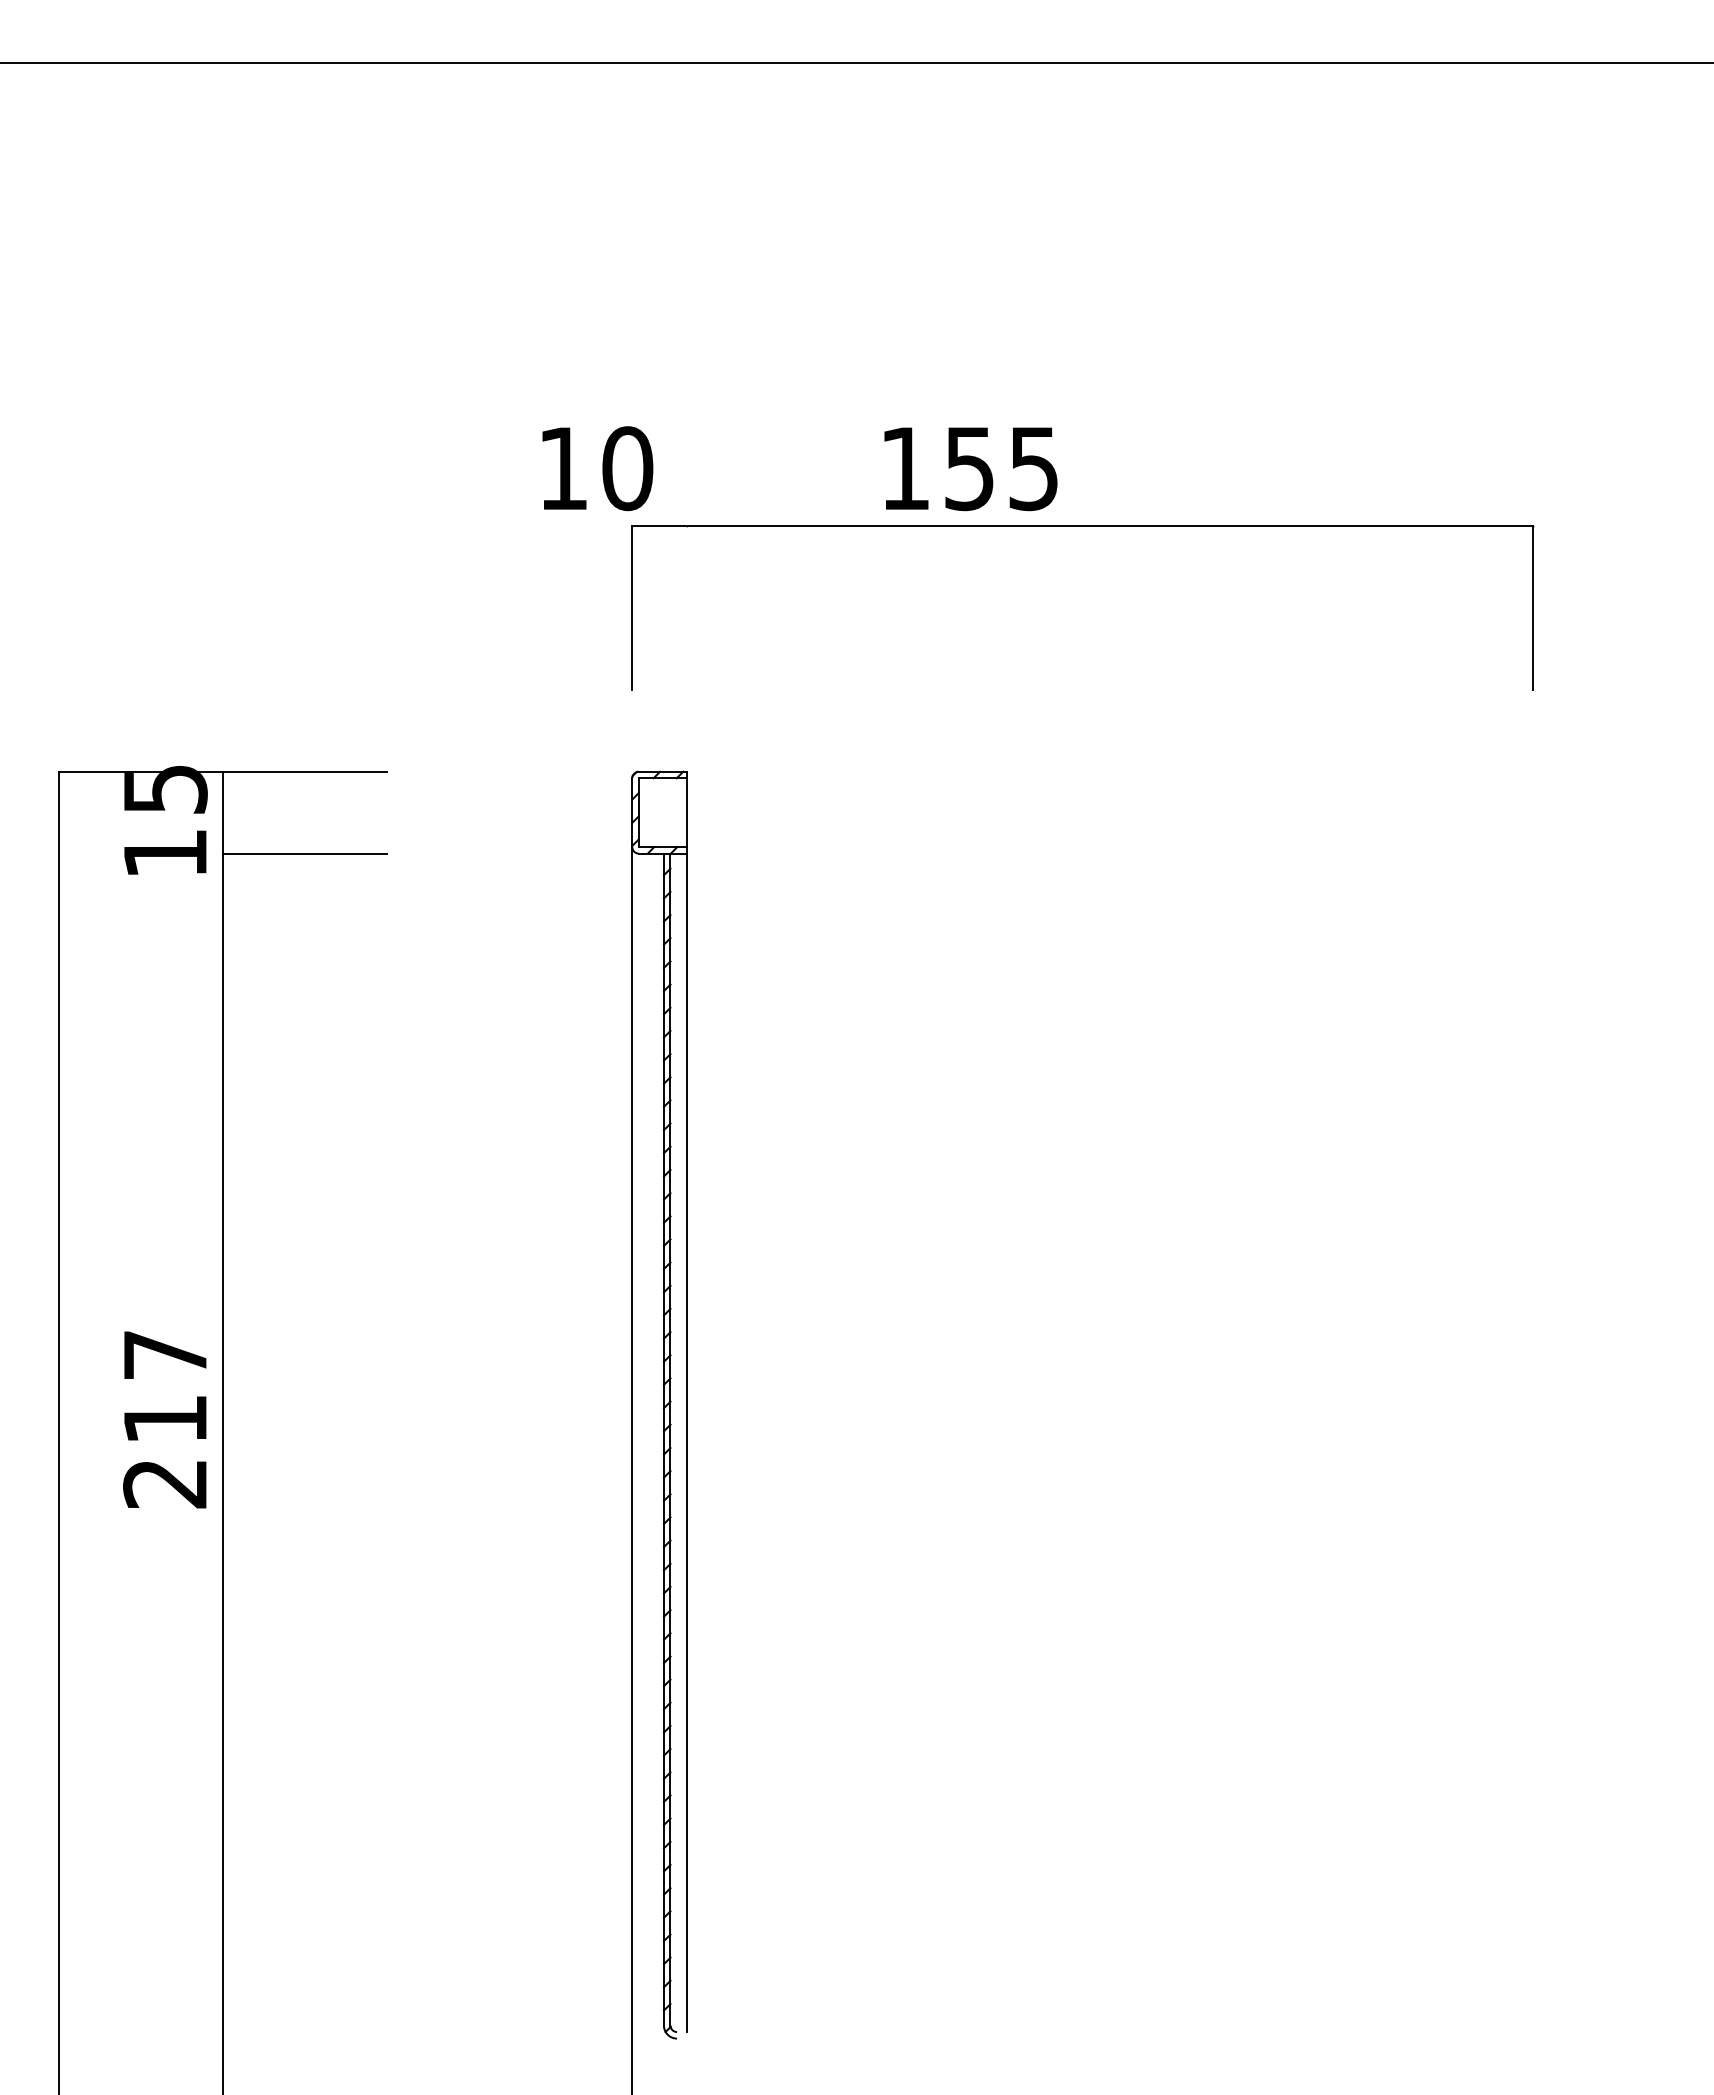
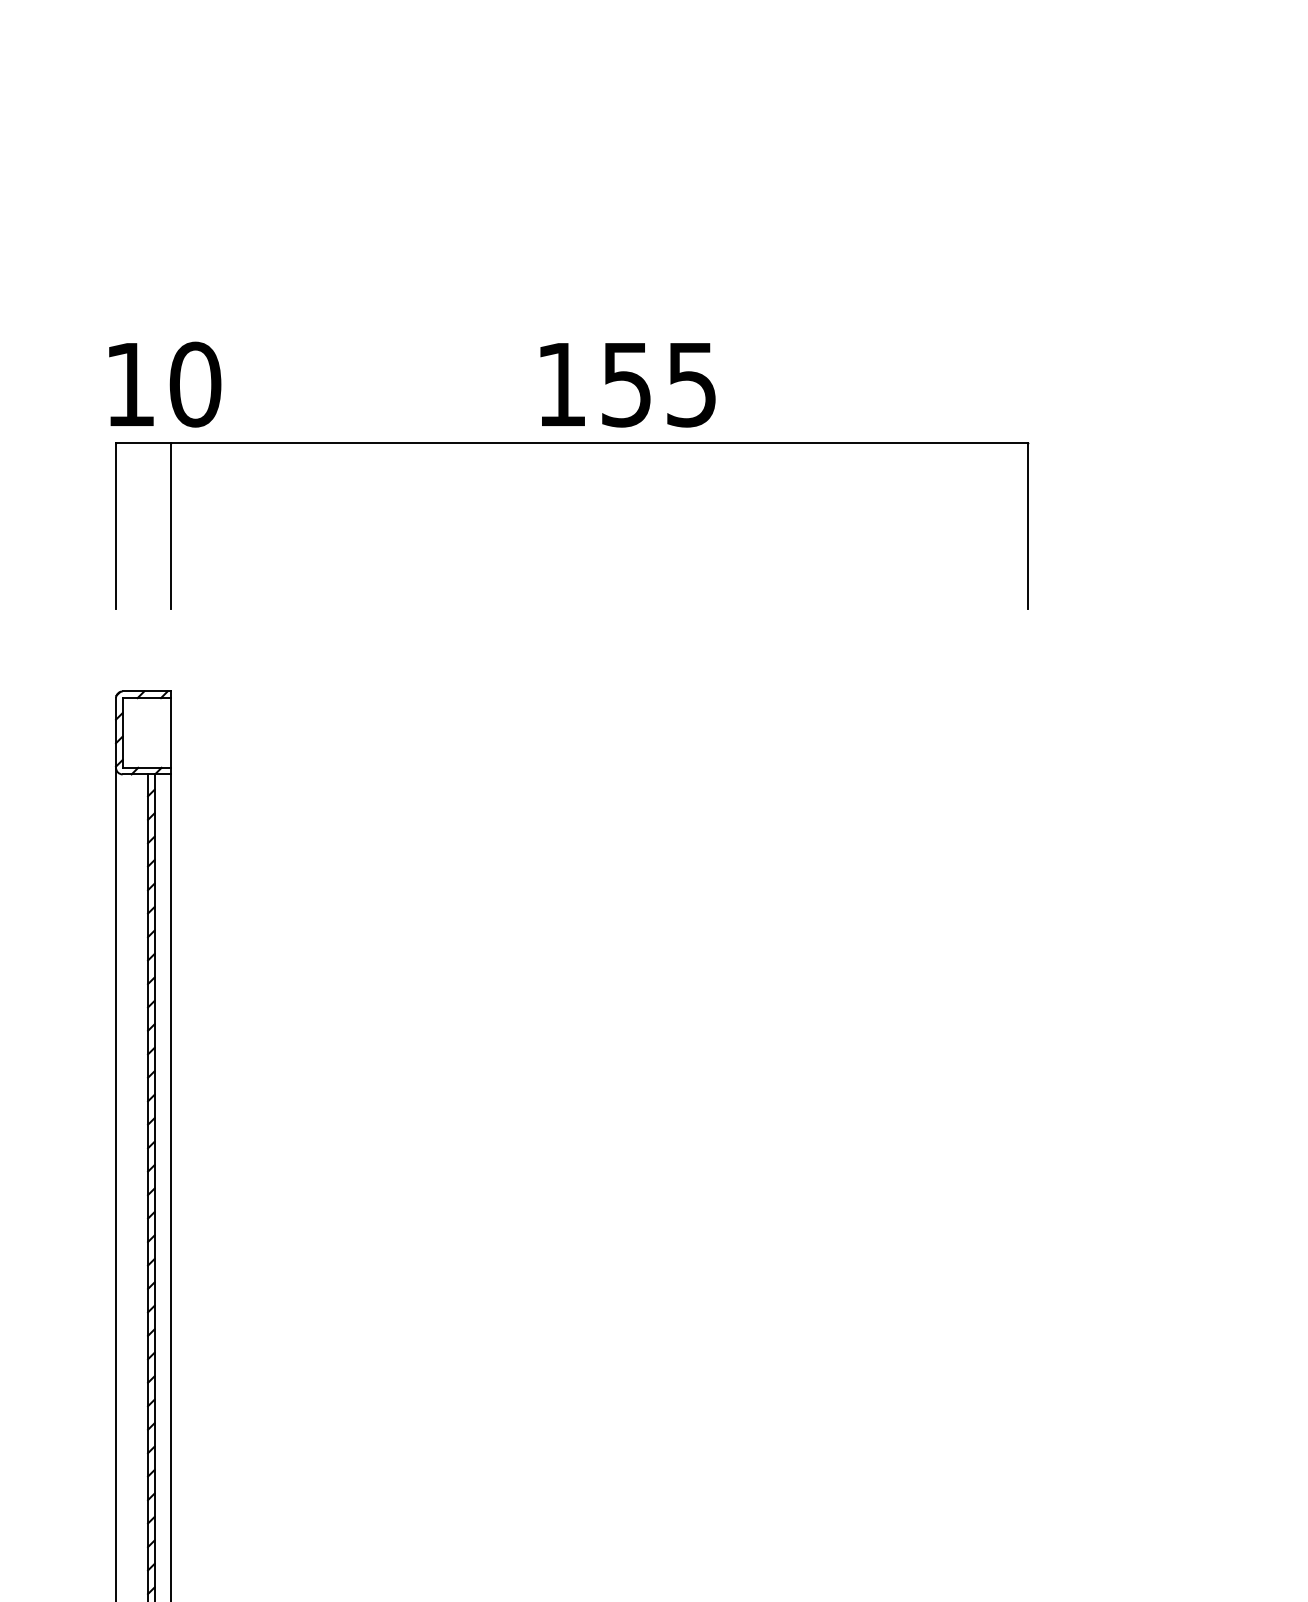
text: (597, 468) -> (164, 384), moved
text: (970, 469) -> (627, 385), moved
line: (686, 607) -> (170, 525), added

